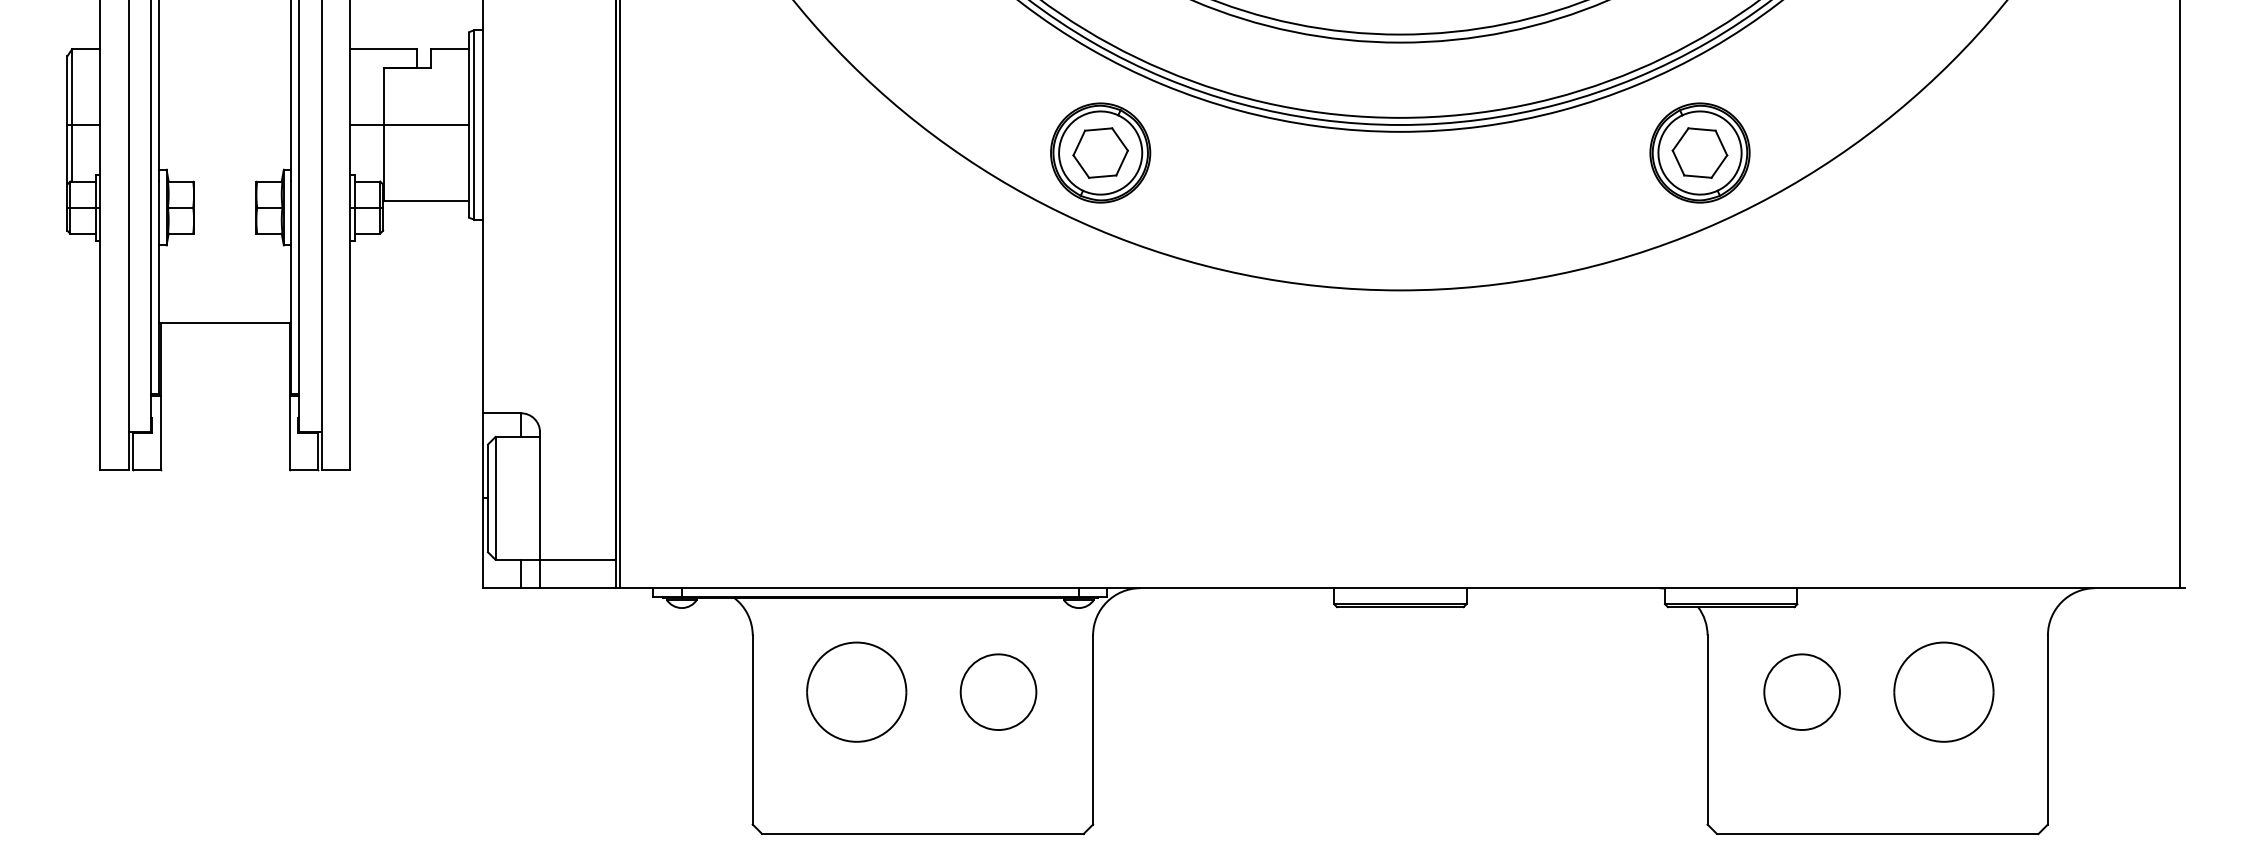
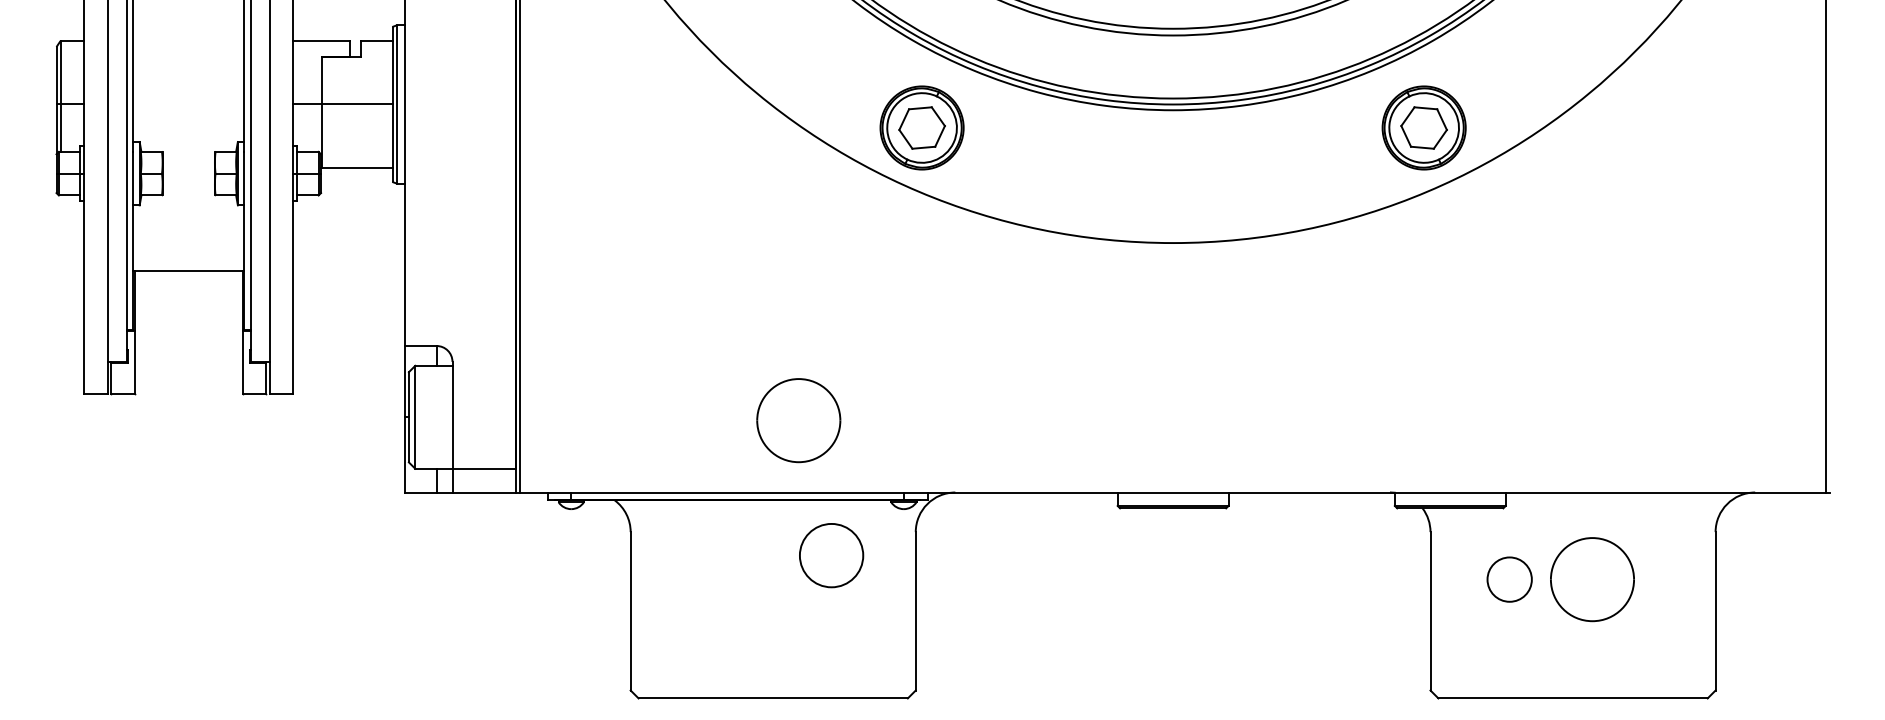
part: (856, 692) -> (798, 420), moved
circle: (998, 692) -> (831, 555), moved
circle: (1801, 692) -> (1509, 579), size x0.7
part: (1943, 692) -> (1592, 579), moved

